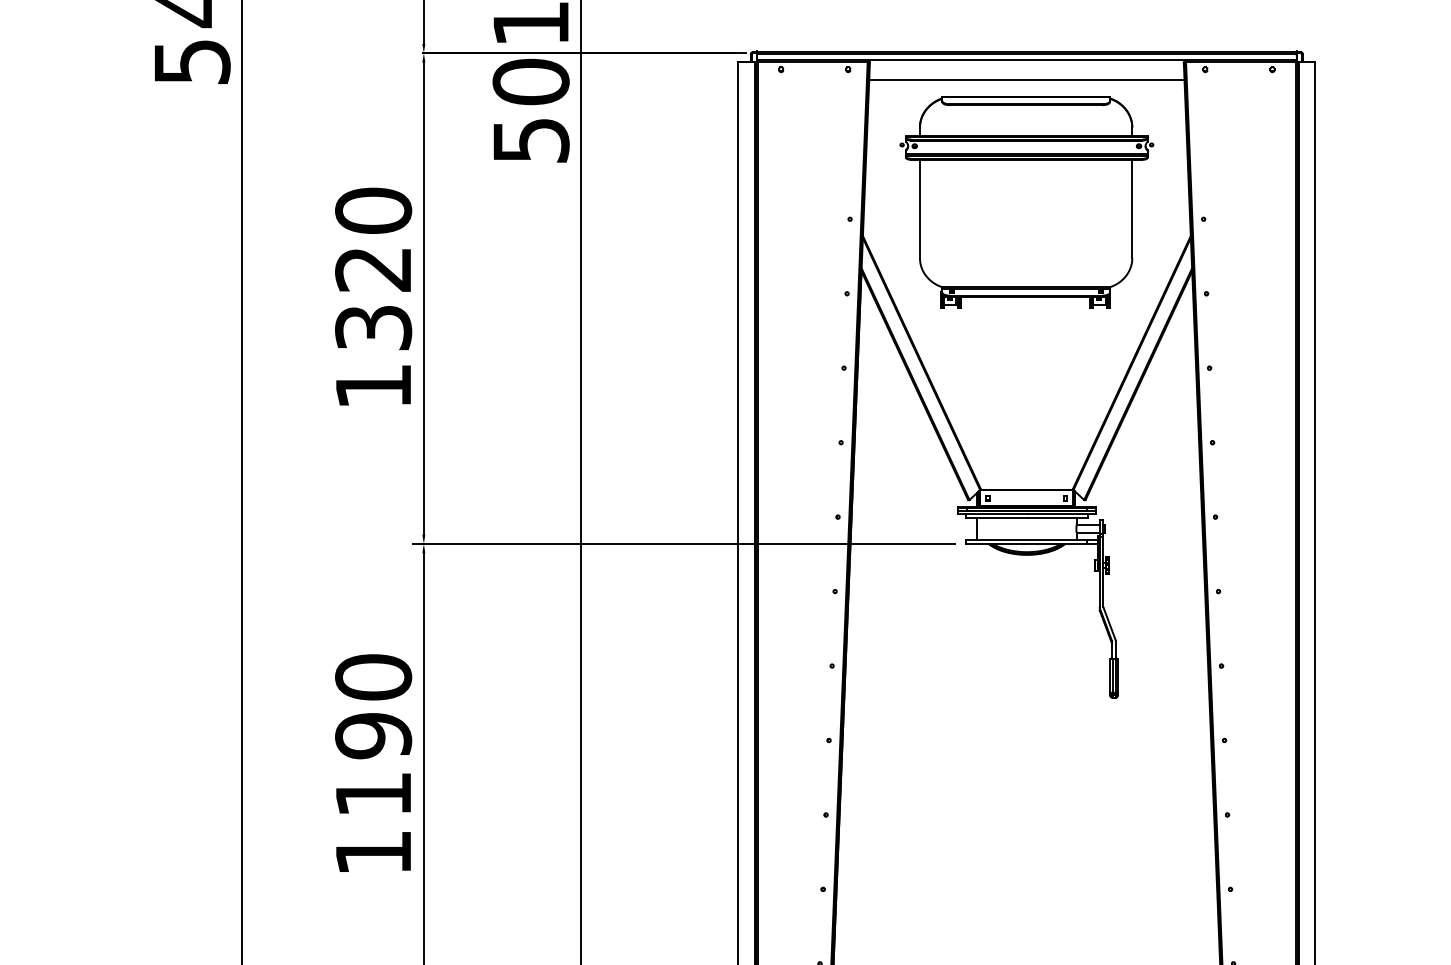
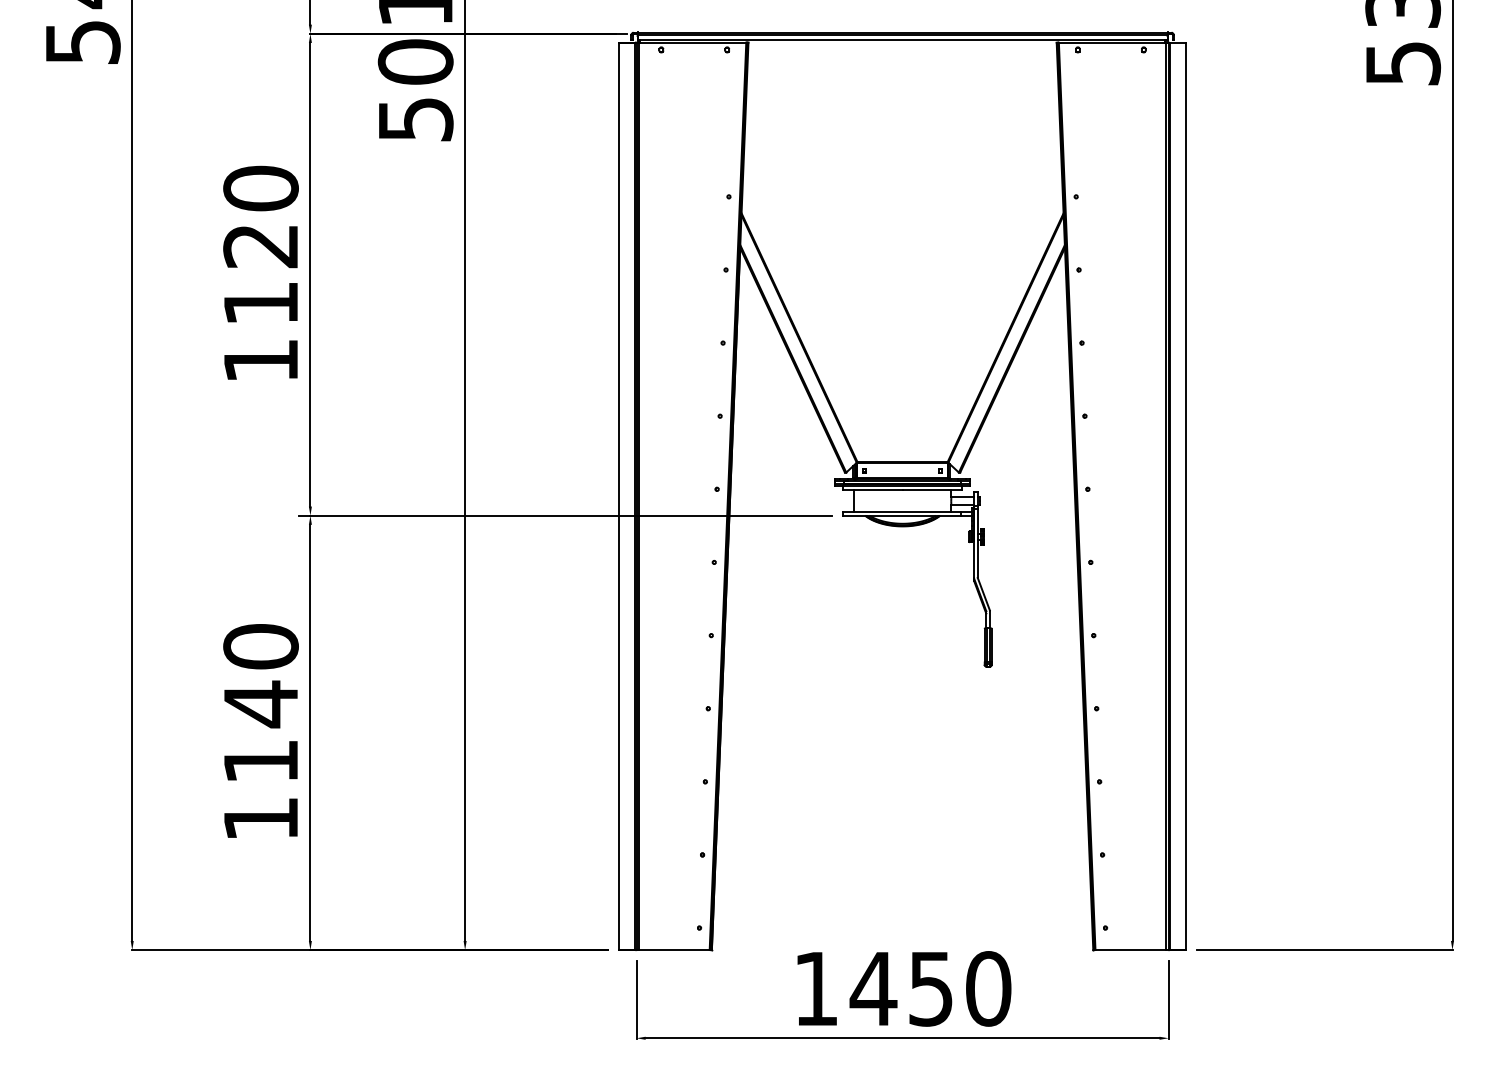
line: (1026, 80) -> (902, 60), removed
part: (1026, 202) -> (902, 180), removed
text: (373, 327) -> (260, 303), 1320 -> 1120
text: (373, 736) -> (260, 704), 1190 -> 1140

